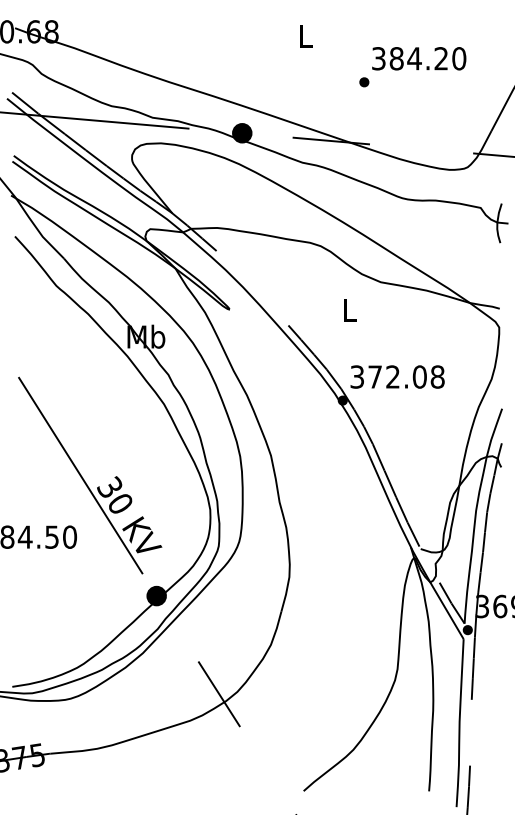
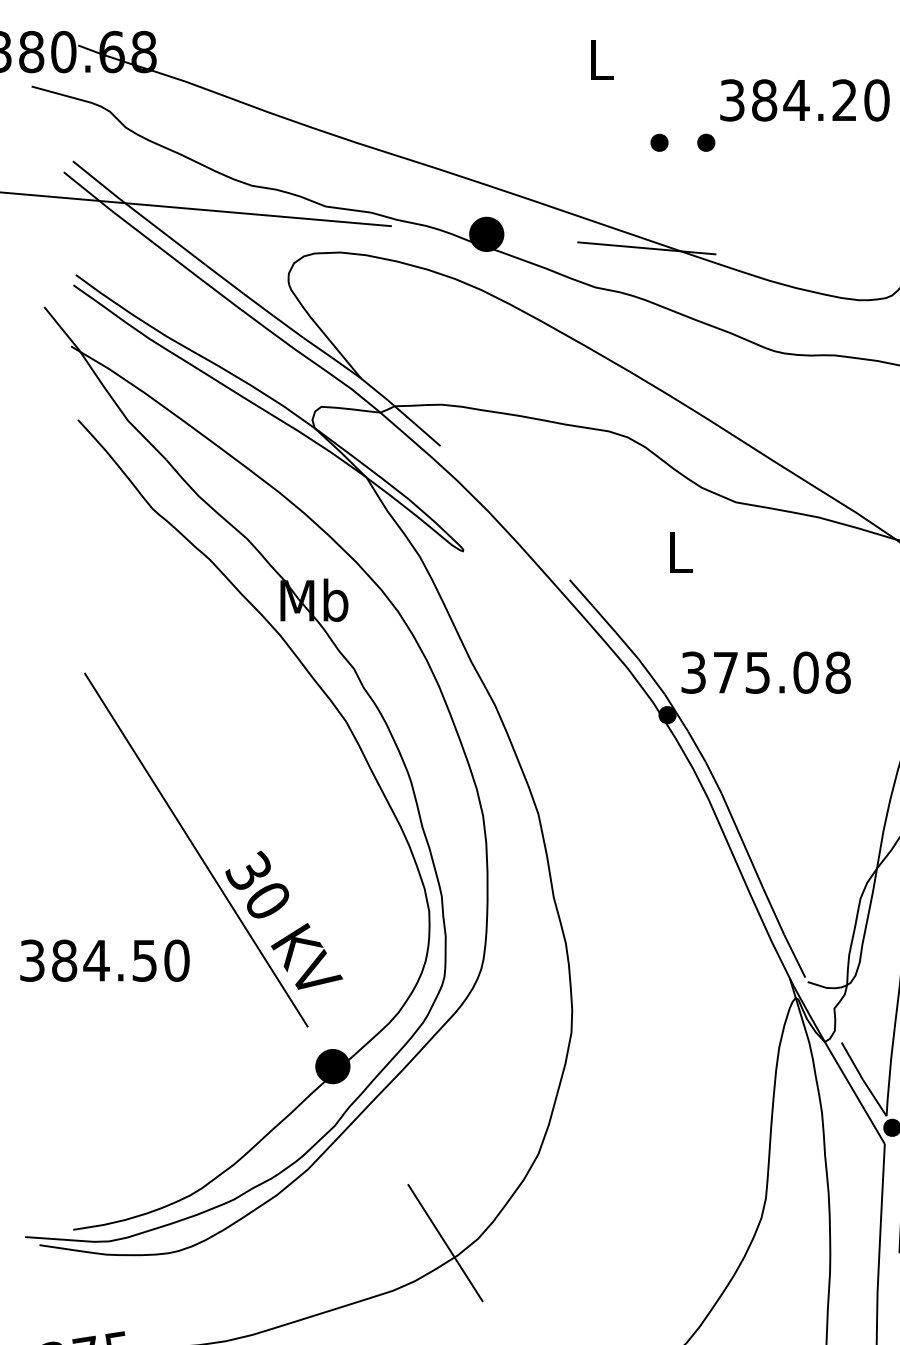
part: (338, 82) -> (659, 143), added
text: (392, 376) -> (756, 671), 372.08 -> 375.08

